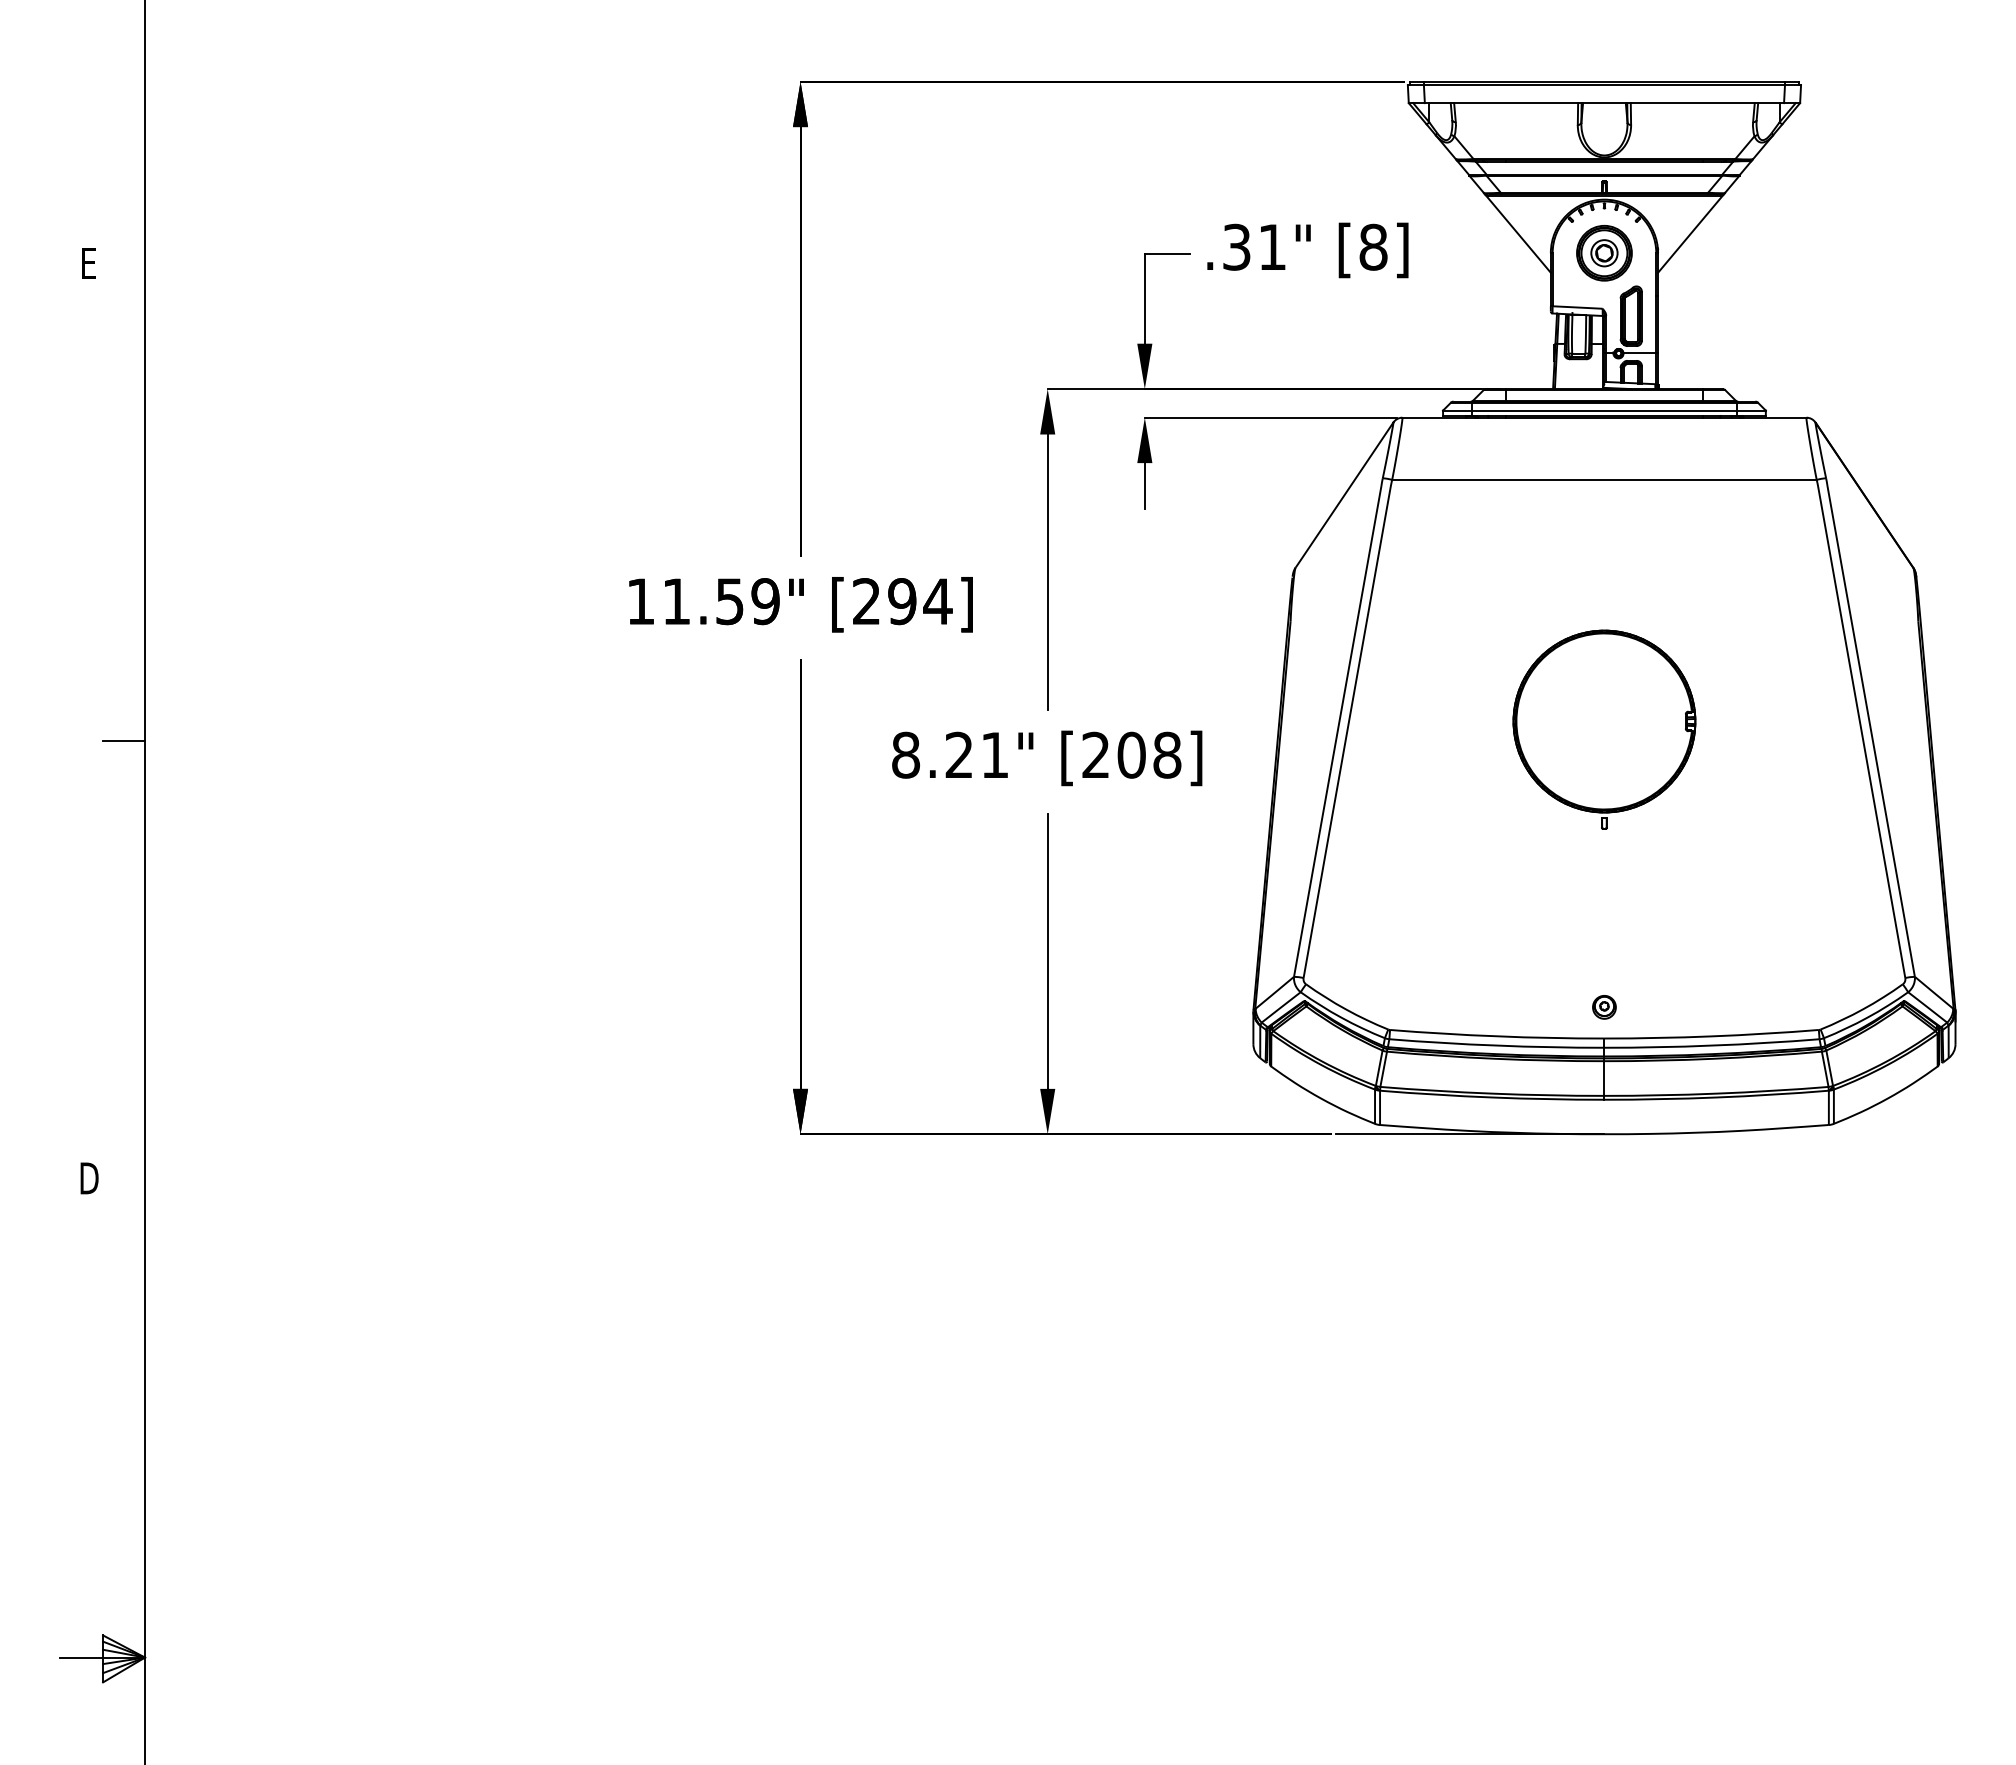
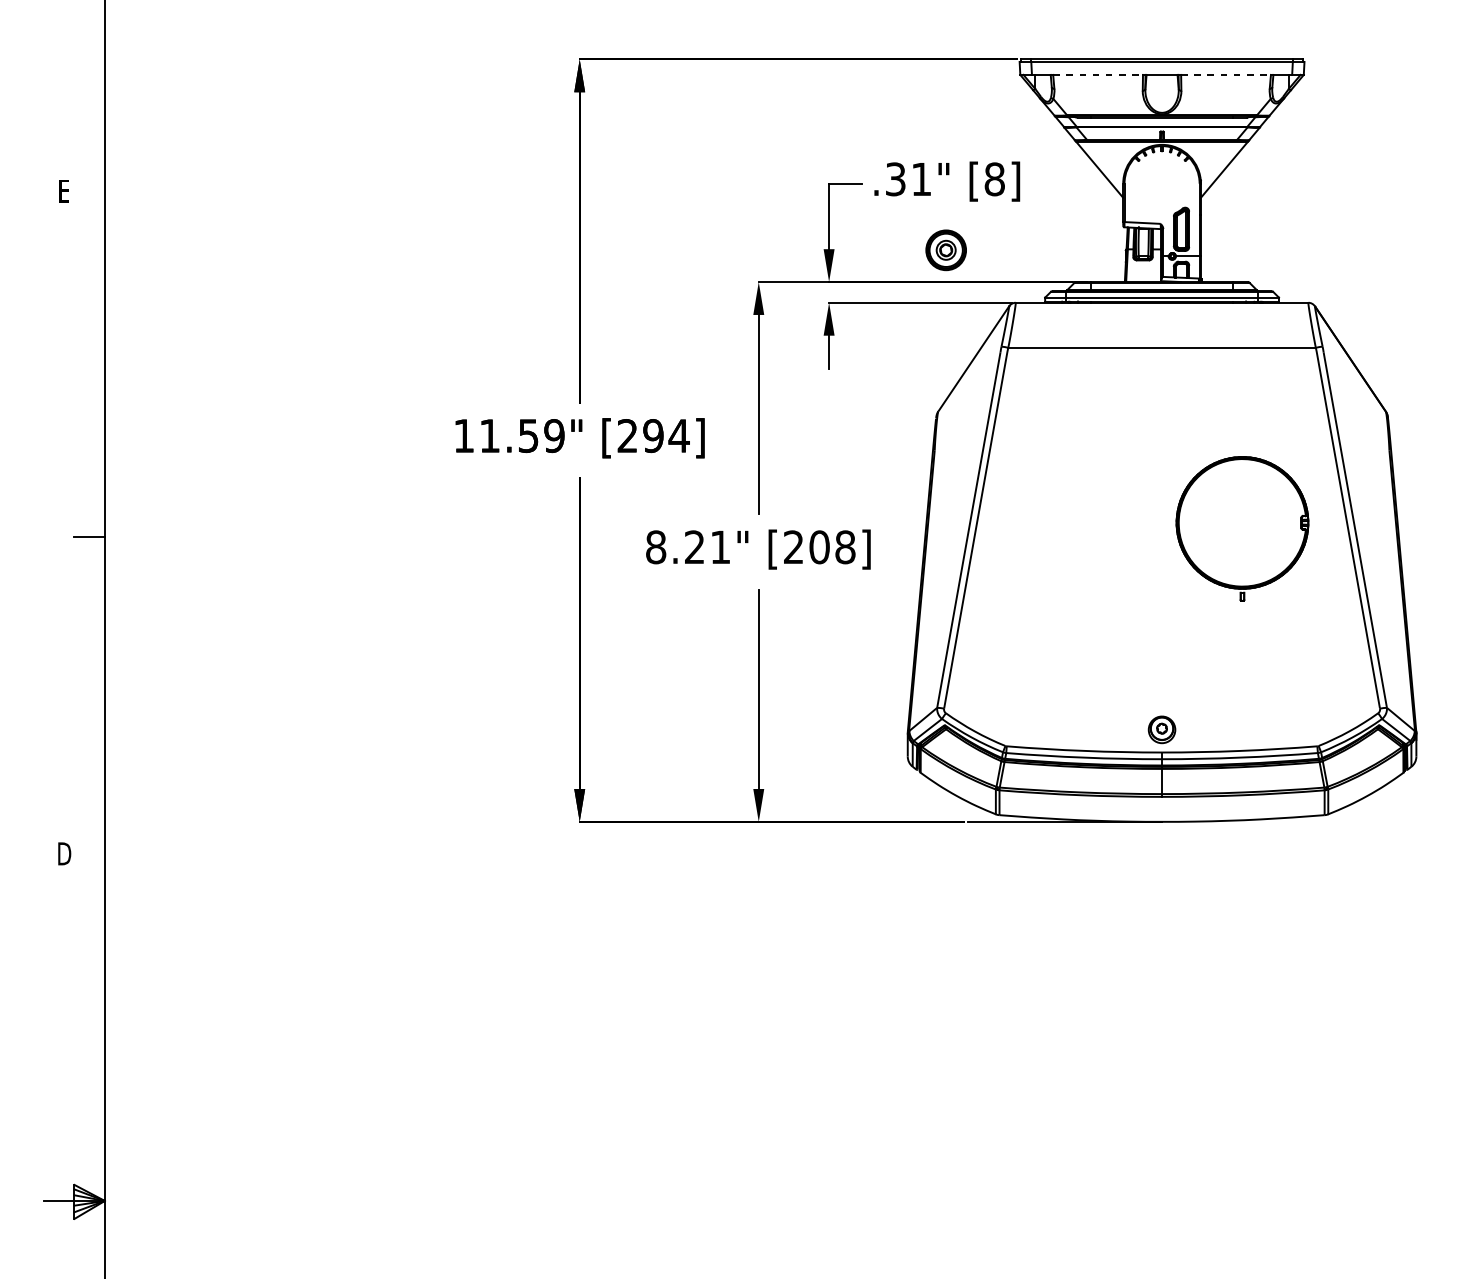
line: (1516, 103) -> (1098, 75), solid -> dashed
line: (1692, 103) -> (1225, 75), solid -> dashed
part: (1604, 253) -> (946, 250), moved
part: (1604, 729) -> (1242, 528), moved
part: (1604, 1007) -> (1162, 730), size x1.6

